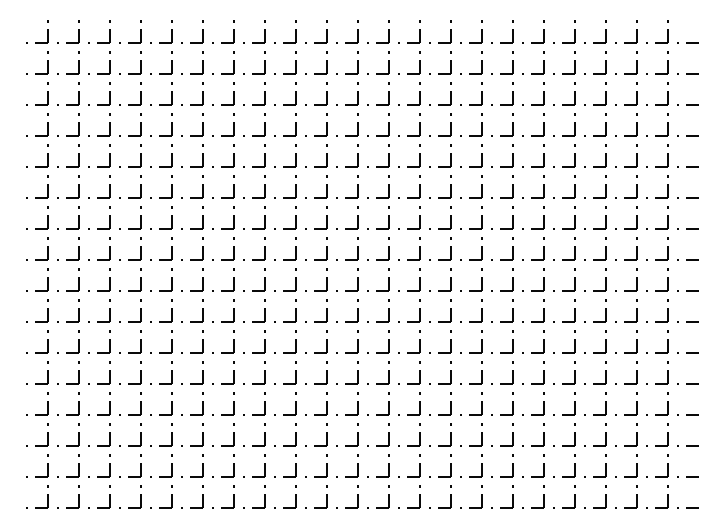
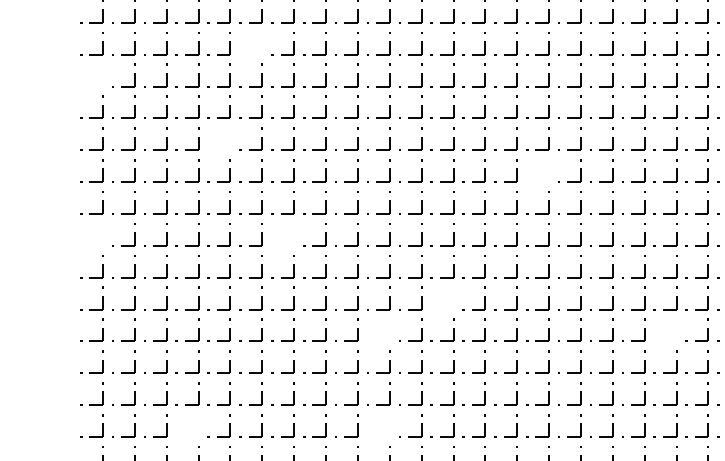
part: (202, 62) -> (261, 43), removed
part: (47, 93) -> (102, 74), removed
part: (171, 155) -> (229, 138), removed
part: (481, 186) -> (548, 170), removed
part: (47, 248) -> (102, 234), removed
part: (233, 248) -> (293, 234), removed
part: (388, 310) -> (452, 298), removed
part: (326, 341) -> (388, 329), removed
part: (605, 341) -> (675, 329), removed
part: (140, 434) -> (197, 425), removed
part: (326, 434) -> (388, 425), removed

